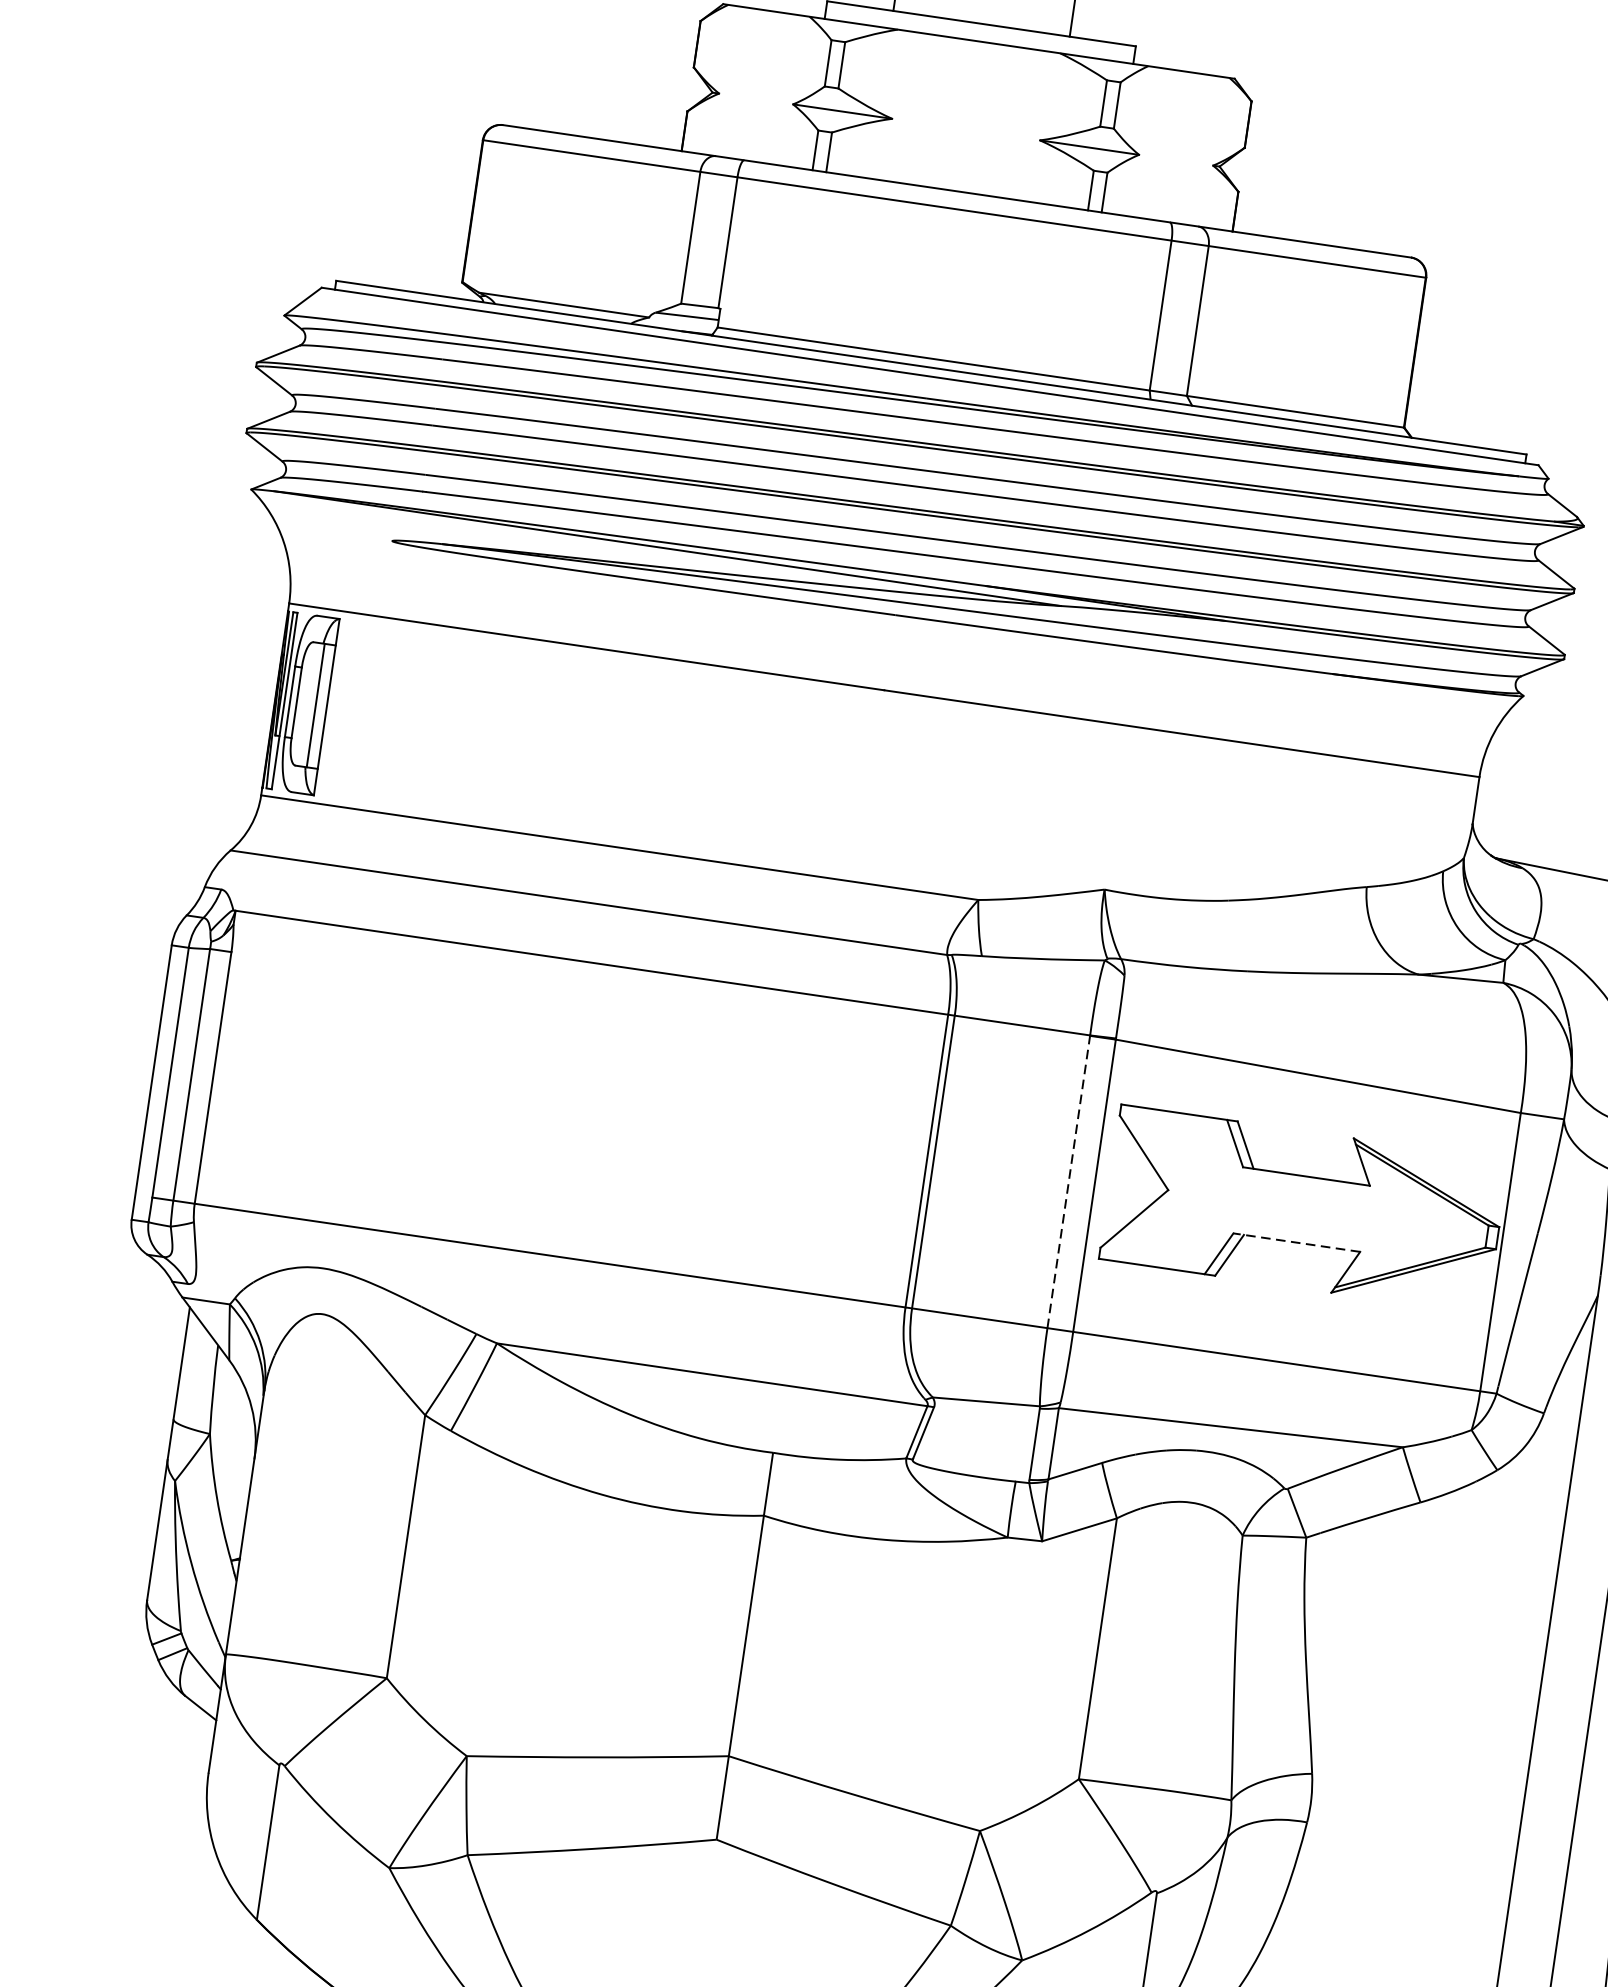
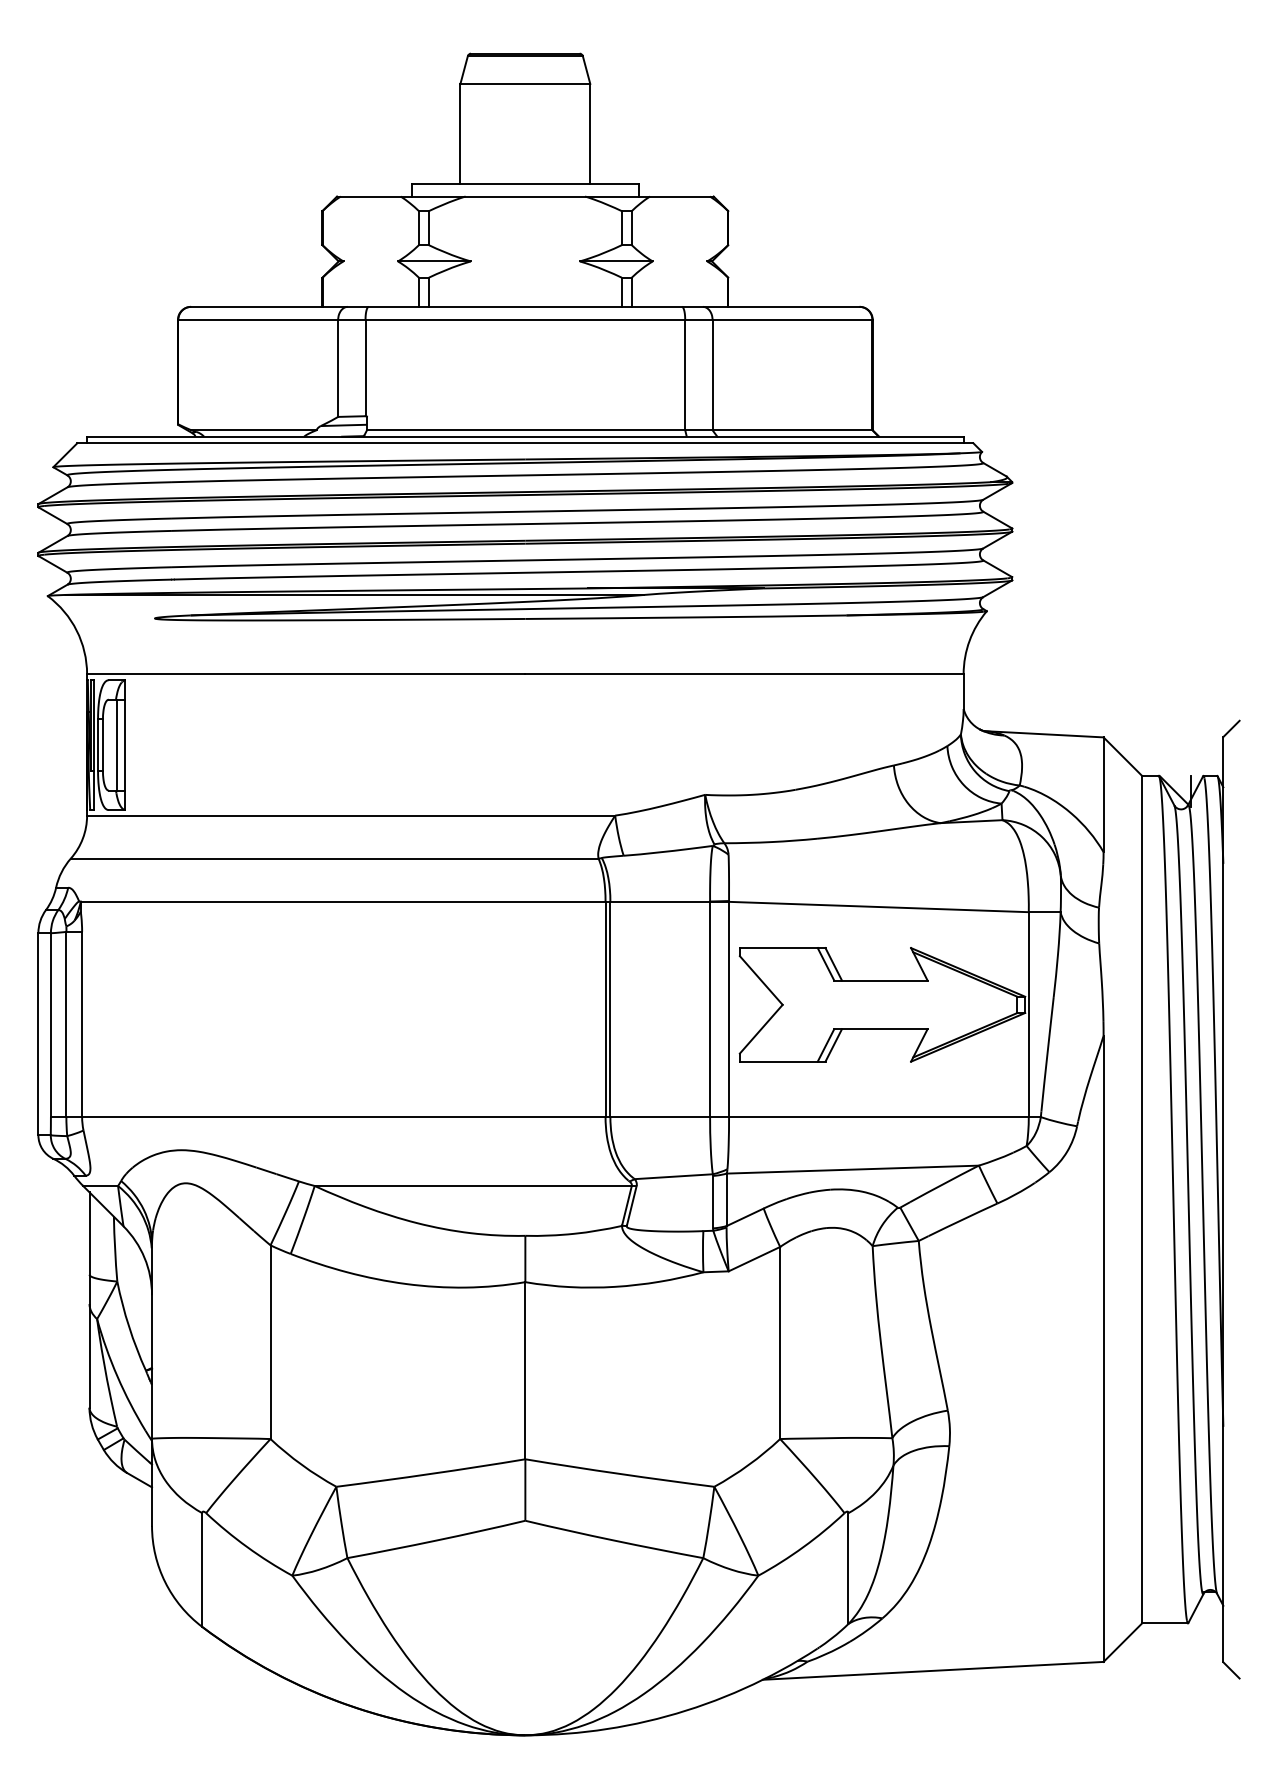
line: (1069, 1182) -> (710, 1009), dashed -> solid
line: (1296, 1242) -> (880, 1029), dashed -> solid

